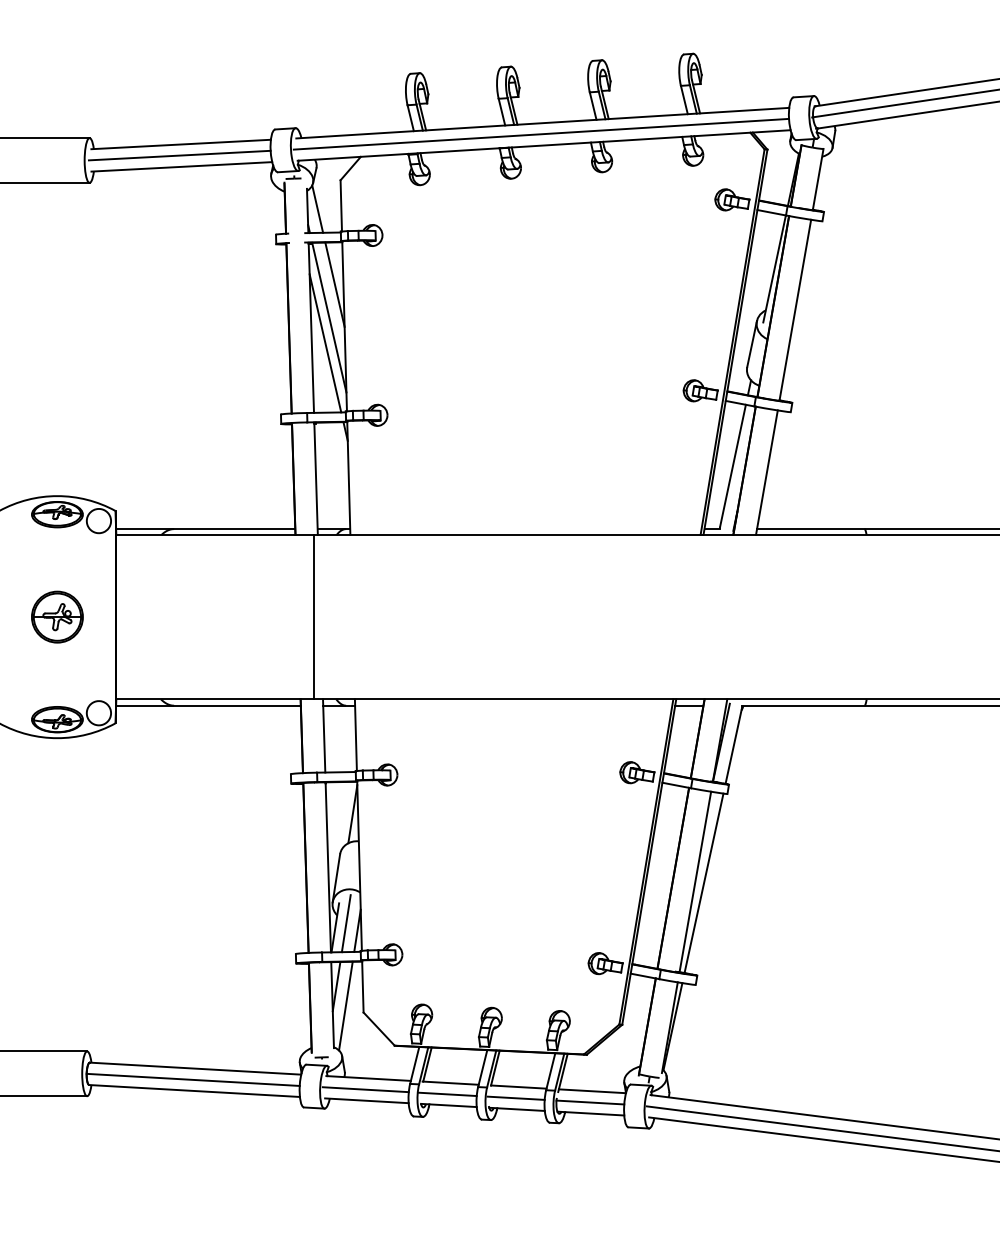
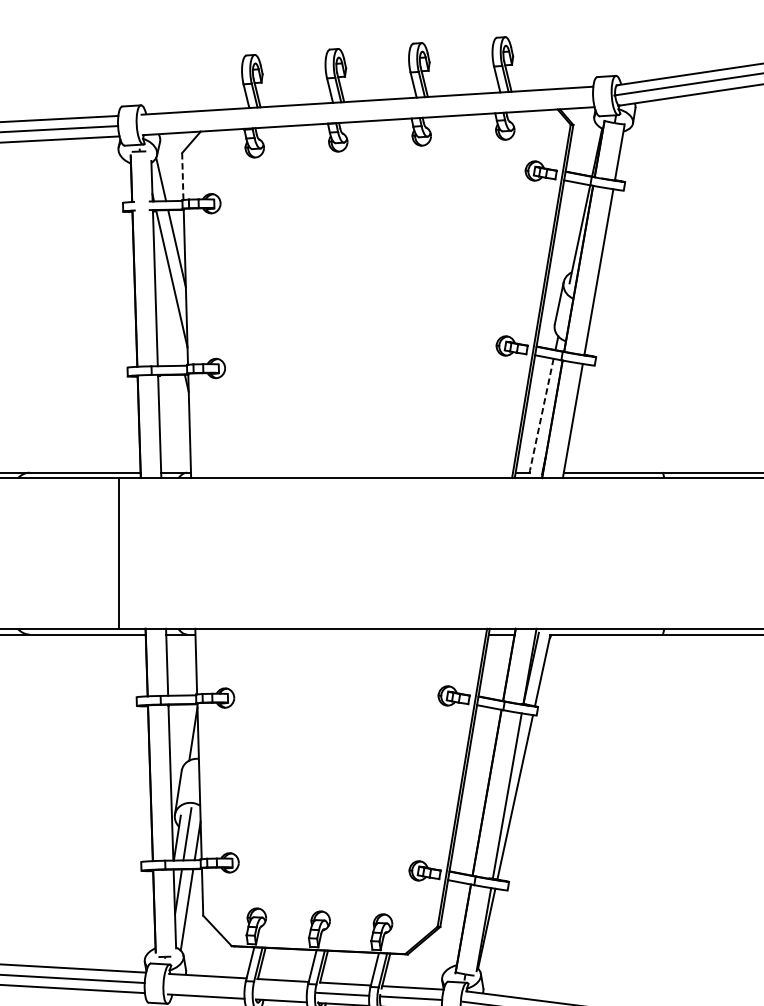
line: (541, 133) -> (366, 110), removed
line: (341, 205) -> (183, 176), solid -> dashed
line: (325, 343) -> (168, 302), removed
line: (732, 466) -> (541, 415), solid -> dashed
line: (314, 616) -> (118, 552), moved
line: (365, 1089) -> (205, 986), removed
line: (447, 1094) -> (280, 990), removed

